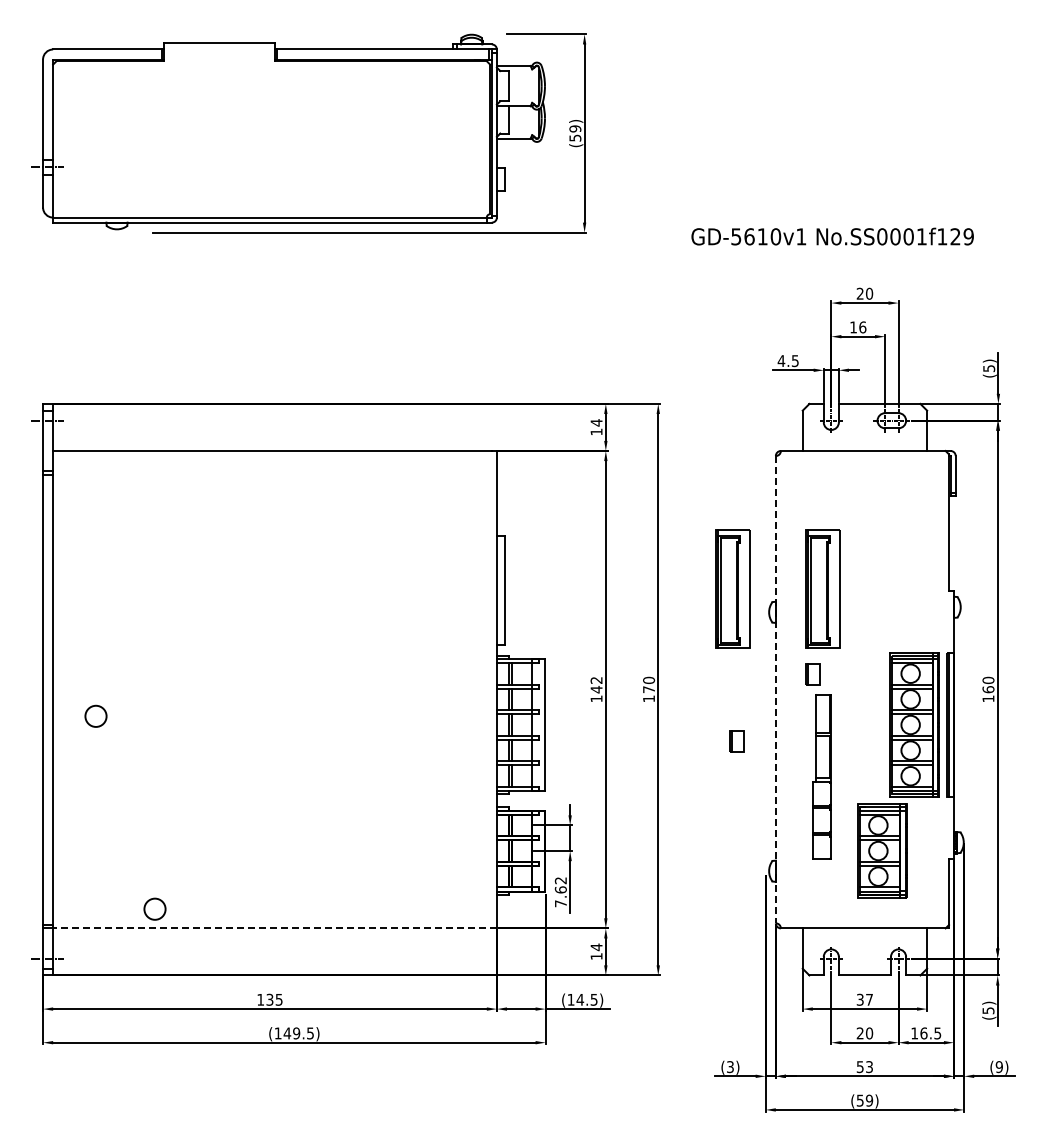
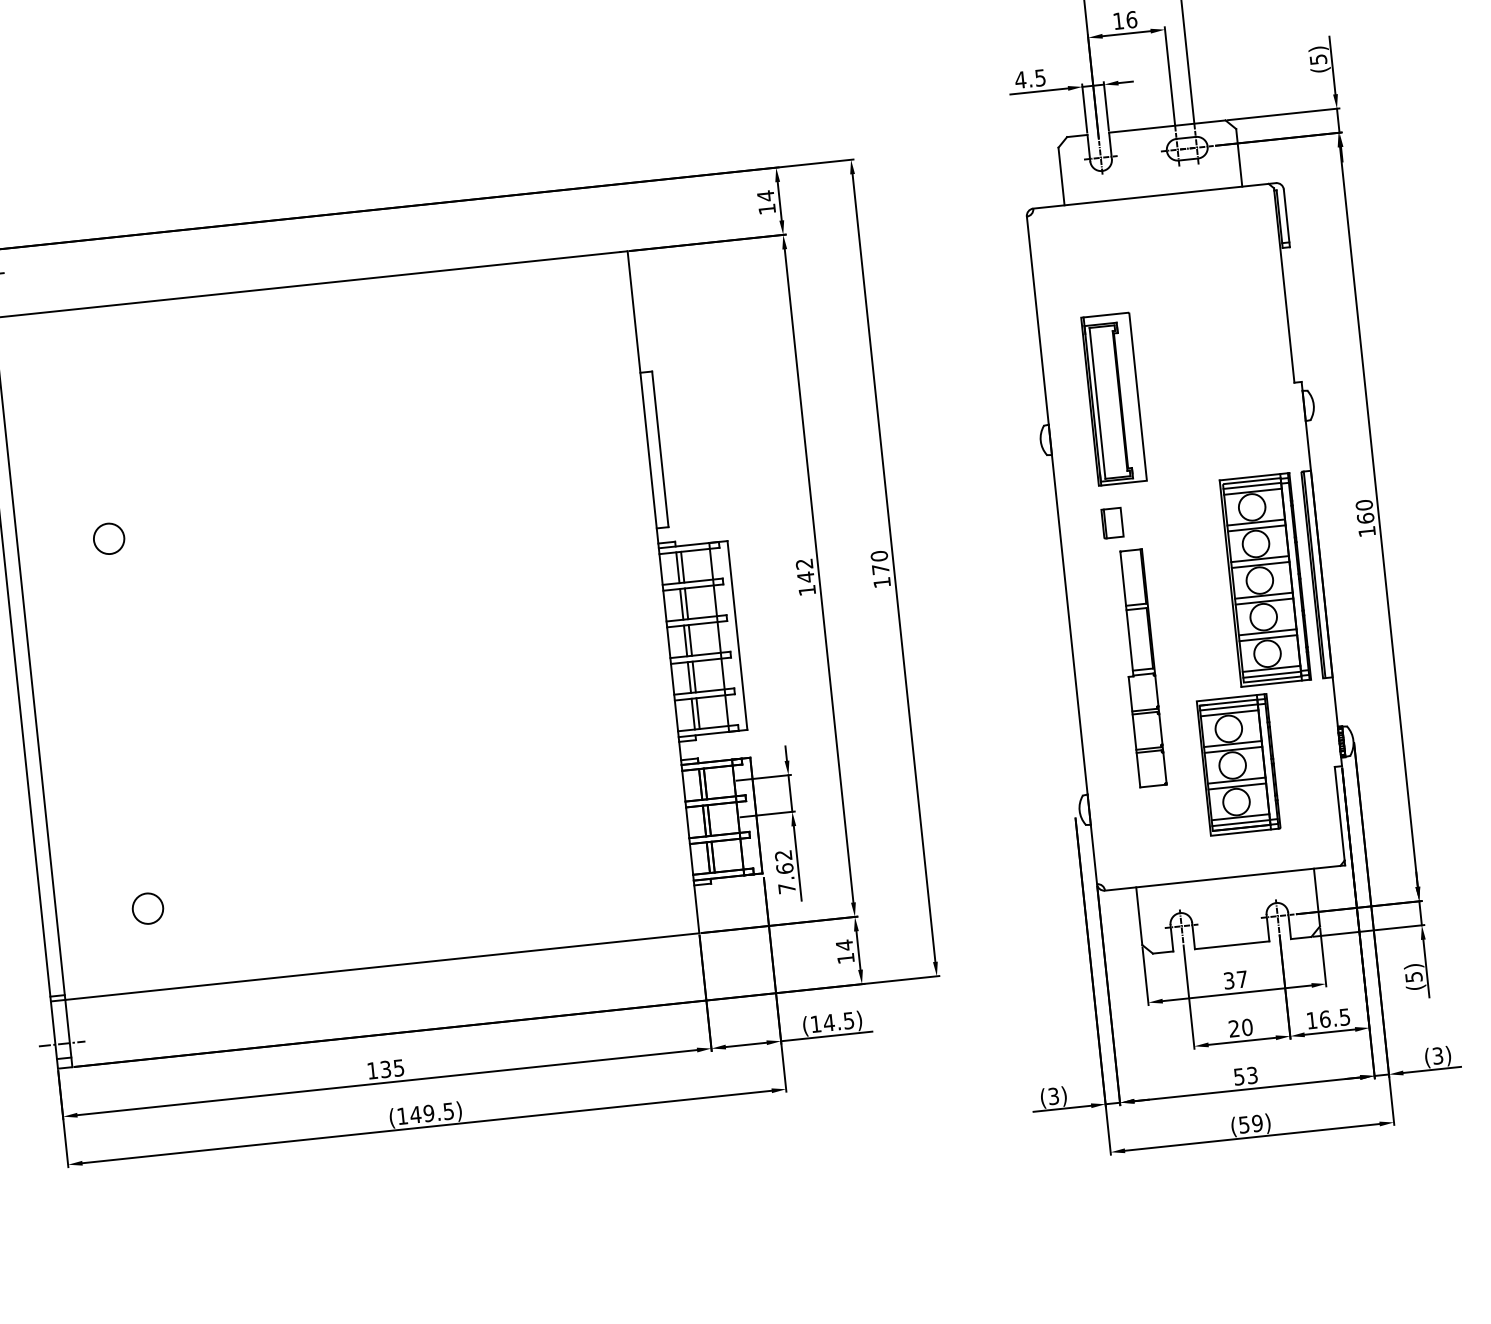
part: (732, 588) -> (984, 412), removed
line: (775, 689) -> (1061, 550), dashed -> solid
circle: (95, 715) -> (108, 537), moved
part: (736, 741) -> (1013, 630), removed
circle: (154, 908) -> (147, 907), moved
line: (275, 928) -> (383, 966), dashed -> solid
text: (998, 1066) -> (1436, 1055), (9) -> (3)

